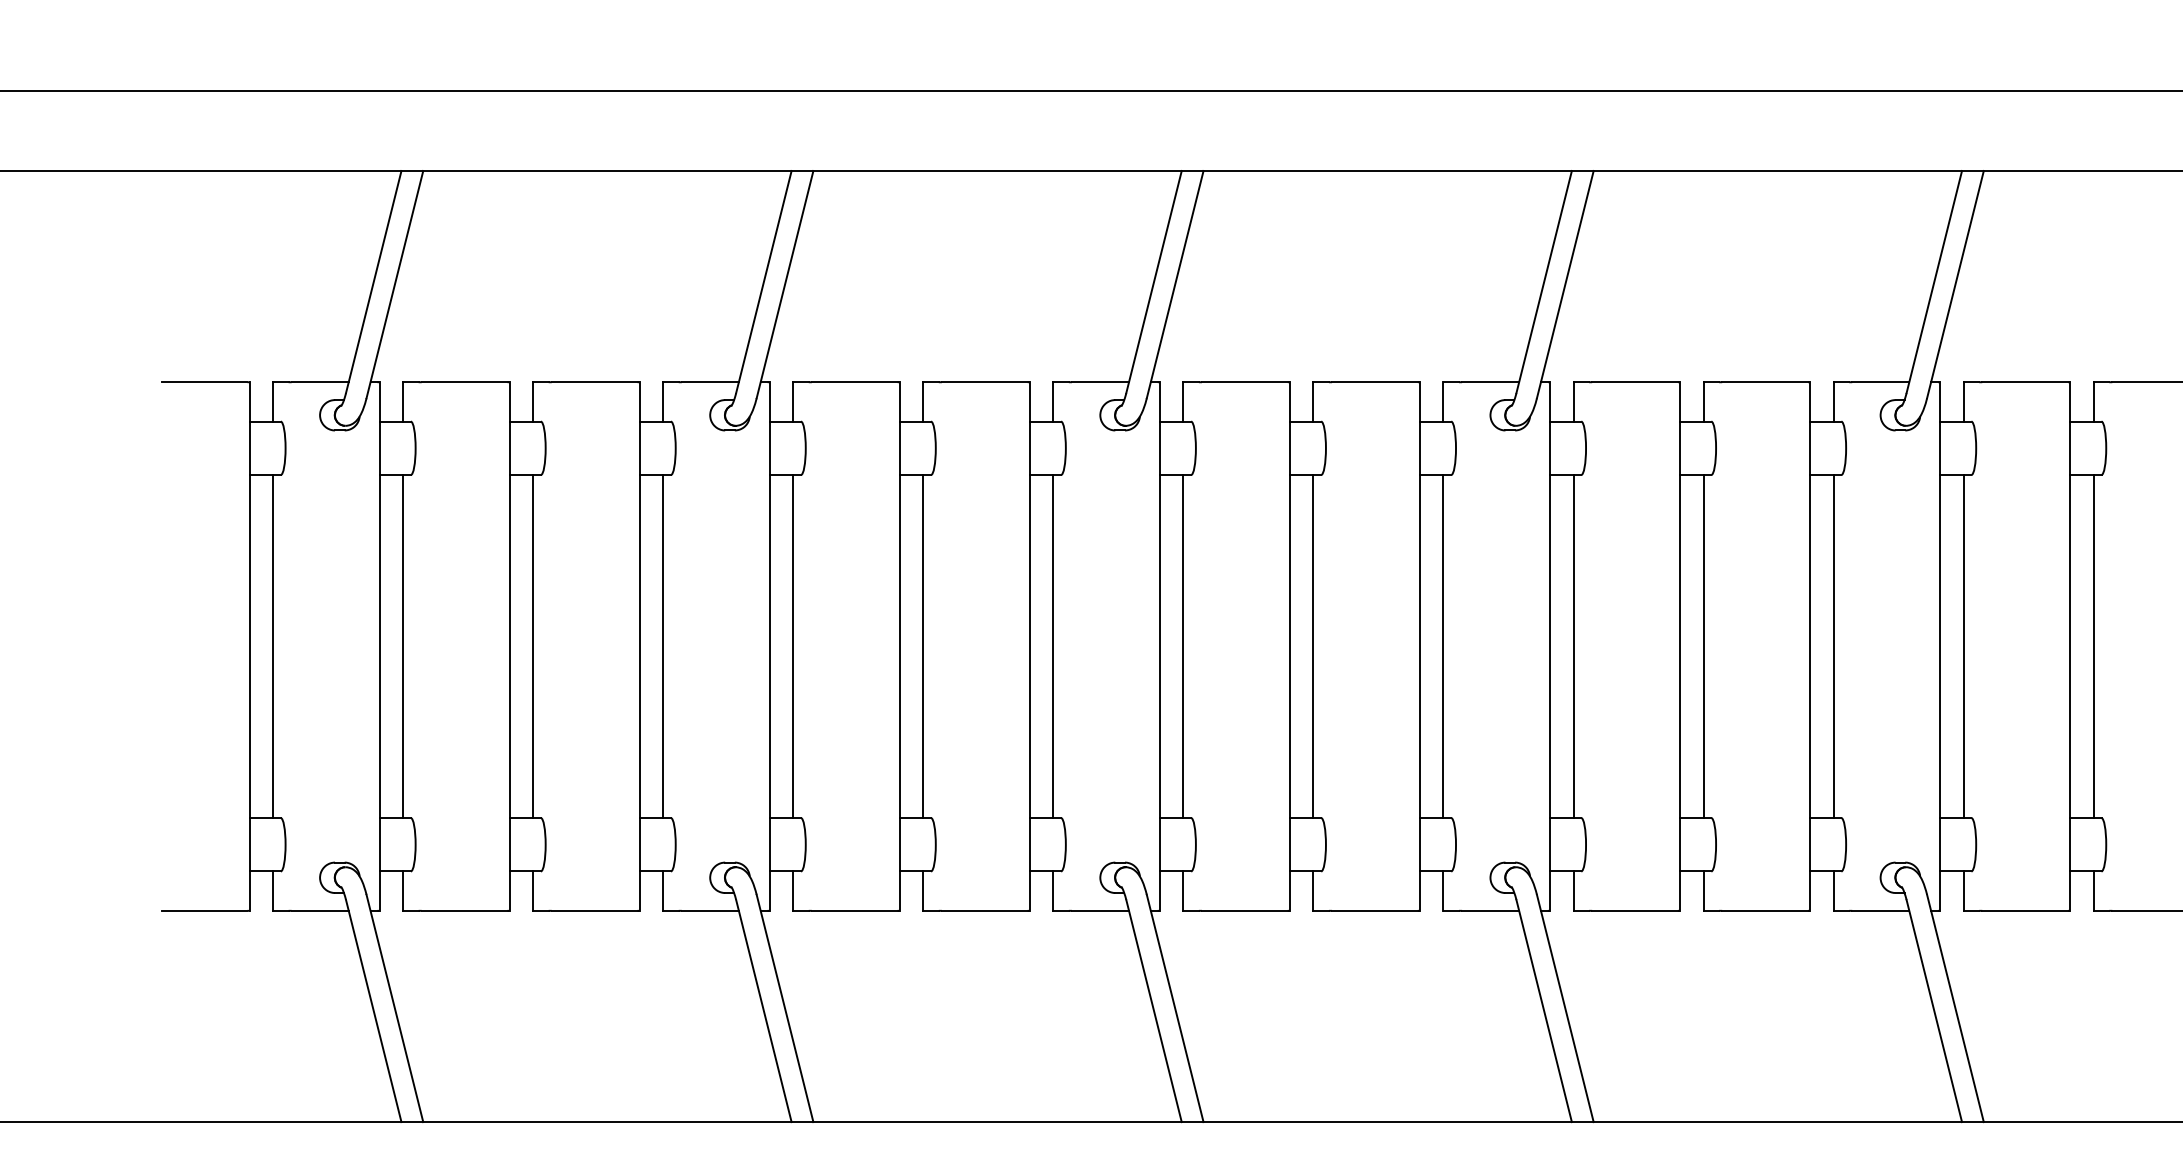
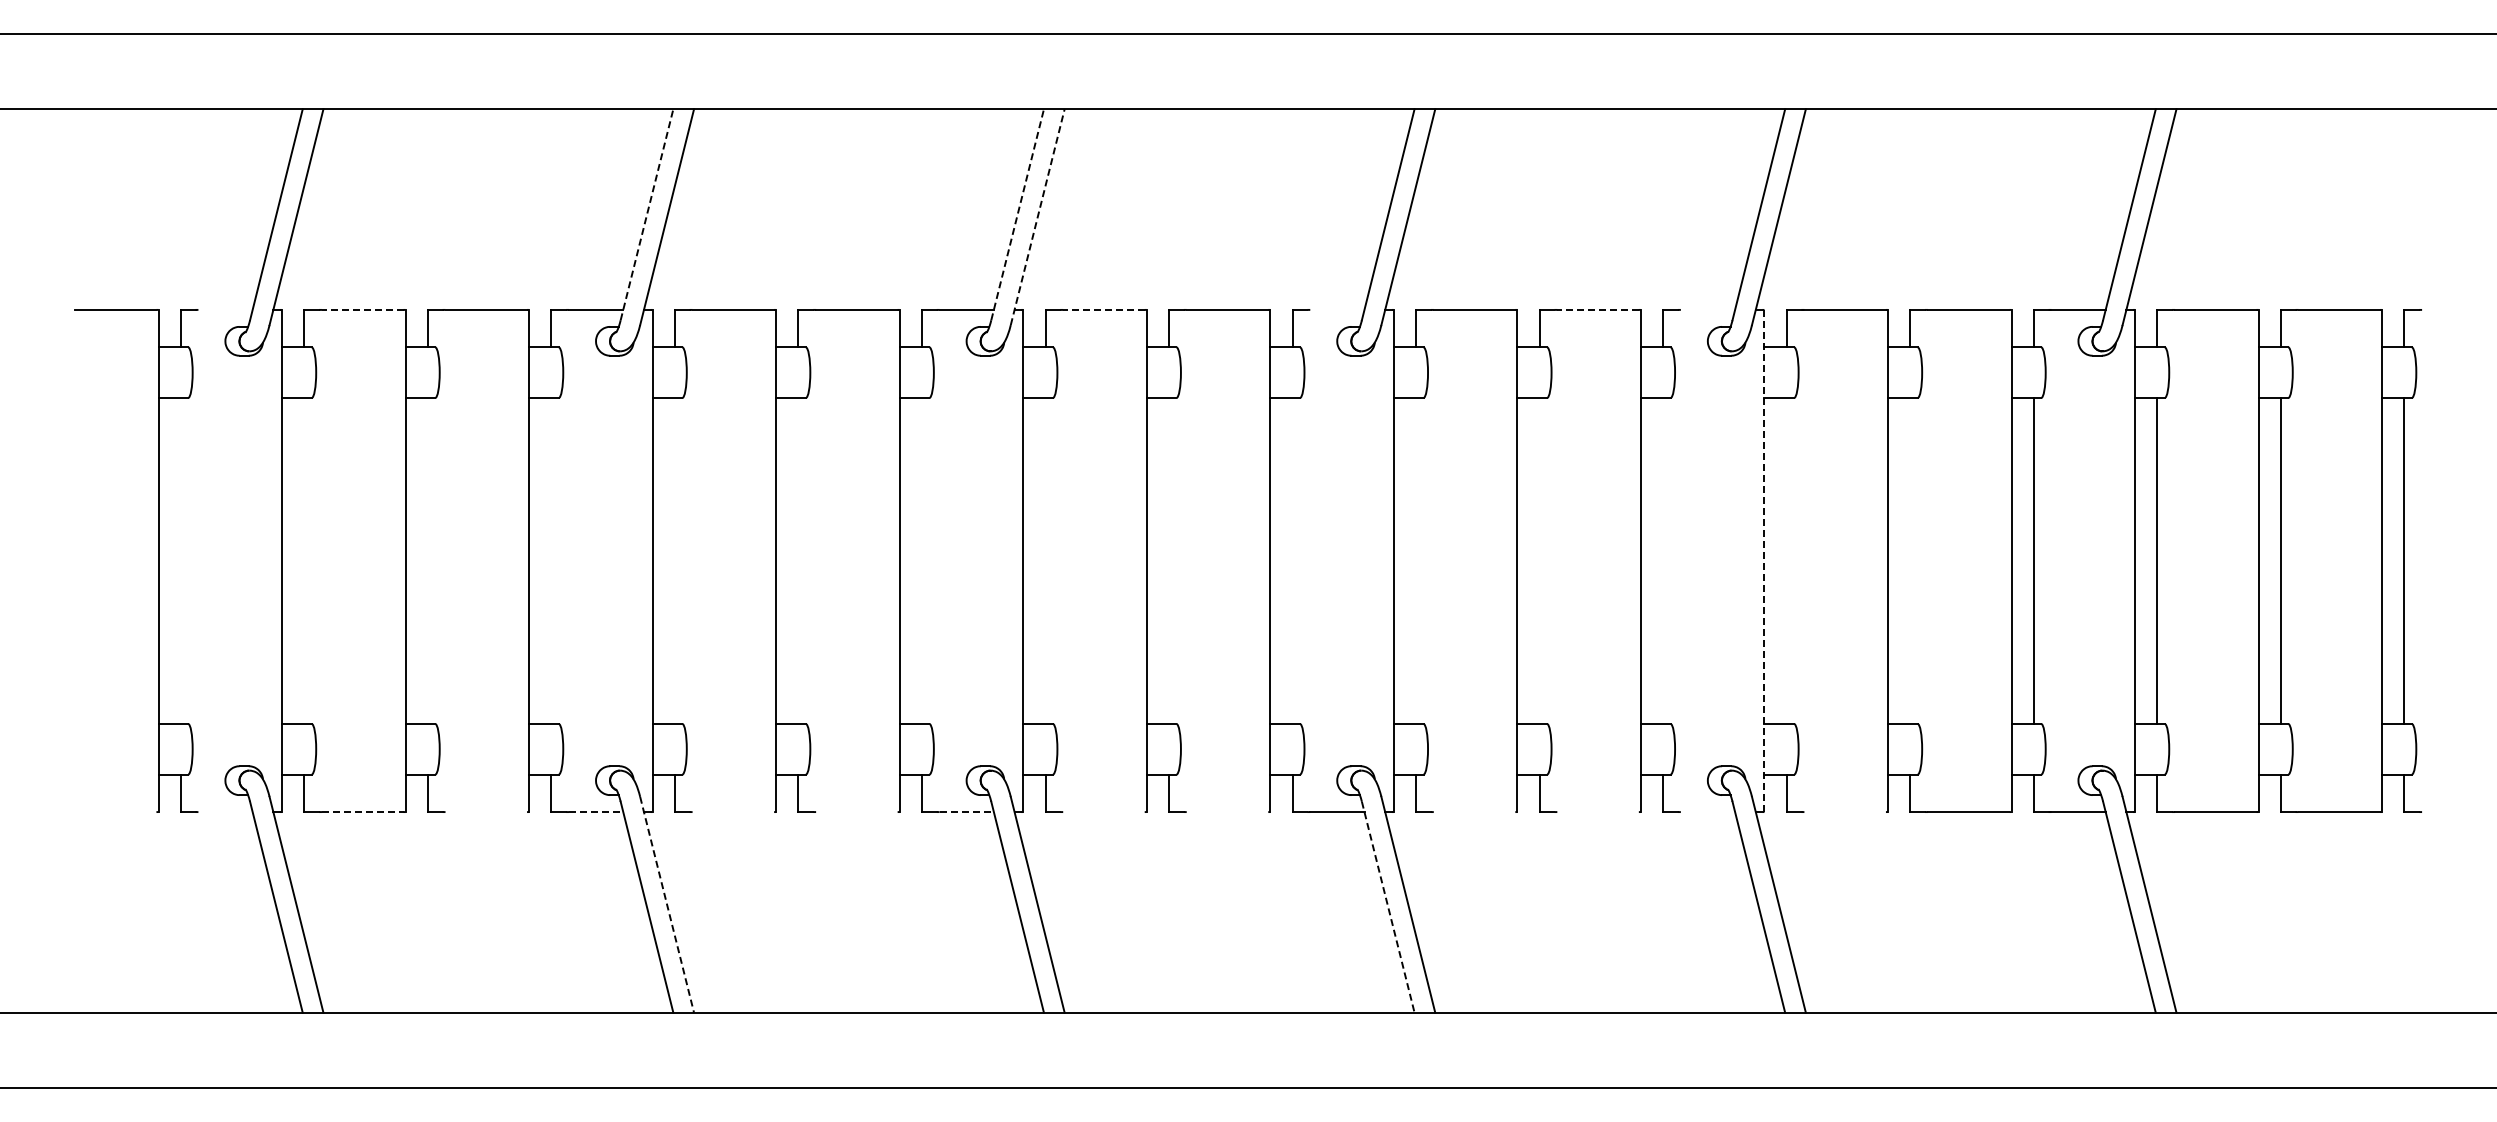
line: (764, 281) -> (647, 214), solid -> dashed
line: (1153, 281) -> (1017, 214), solid -> dashed
line: (1174, 283) -> (1037, 216), solid -> dashed
line: (320, 381) -> (225, 309), removed
line: (464, 381) -> (362, 309), solid -> dashed
line: (1244, 381) -> (1103, 309), solid -> dashed
line: (1490, 381) -> (1337, 309), removed
line: (1765, 381) -> (1598, 309), solid -> dashed
line: (1880, 381) -> (1707, 309), removed
line: (272, 646) -> (180, 560), removed
line: (403, 646) -> (304, 560), removed
line: (532, 646) -> (427, 560), removed
line: (663, 646) -> (551, 560), removed
line: (792, 646) -> (674, 560), removed
line: (923, 646) -> (798, 560), removed
line: (1052, 646) -> (921, 560), removed
line: (1183, 646) -> (1045, 560), removed
line: (1313, 646) -> (1169, 560), removed
line: (1443, 646) -> (1292, 560), removed
line: (1573, 646) -> (1416, 560), removed
line: (1703, 646) -> (1539, 560), removed
line: (1833, 646) -> (1663, 560), removed
line: (1940, 646) -> (1764, 560), solid -> dashed
line: (1963, 646) -> (1786, 560), removed
line: (2093, 646) -> (1910, 560), removed
line: (204, 911) -> (115, 812), removed
line: (320, 911) -> (225, 812), removed
line: (464, 911) -> (362, 812), solid -> dashed
line: (594, 911) -> (486, 812), removed
line: (710, 911) -> (596, 812), solid -> dashed
line: (854, 911) -> (733, 812), removed
line: (984, 911) -> (856, 812), removed
line: (1101, 911) -> (967, 812), solid -> dashed
line: (1244, 911) -> (1103, 812), removed
line: (1374, 911) -> (1227, 812), removed
line: (1634, 911) -> (1474, 812), removed
line: (1764, 911) -> (1597, 812), removed
line: (1880, 911) -> (1707, 812), removed
line: (2024, 911) -> (1844, 812), removed
line: (785, 1009) -> (667, 905), solid -> dashed
line: (1544, 1011) -> (1388, 907), solid -> dashed

